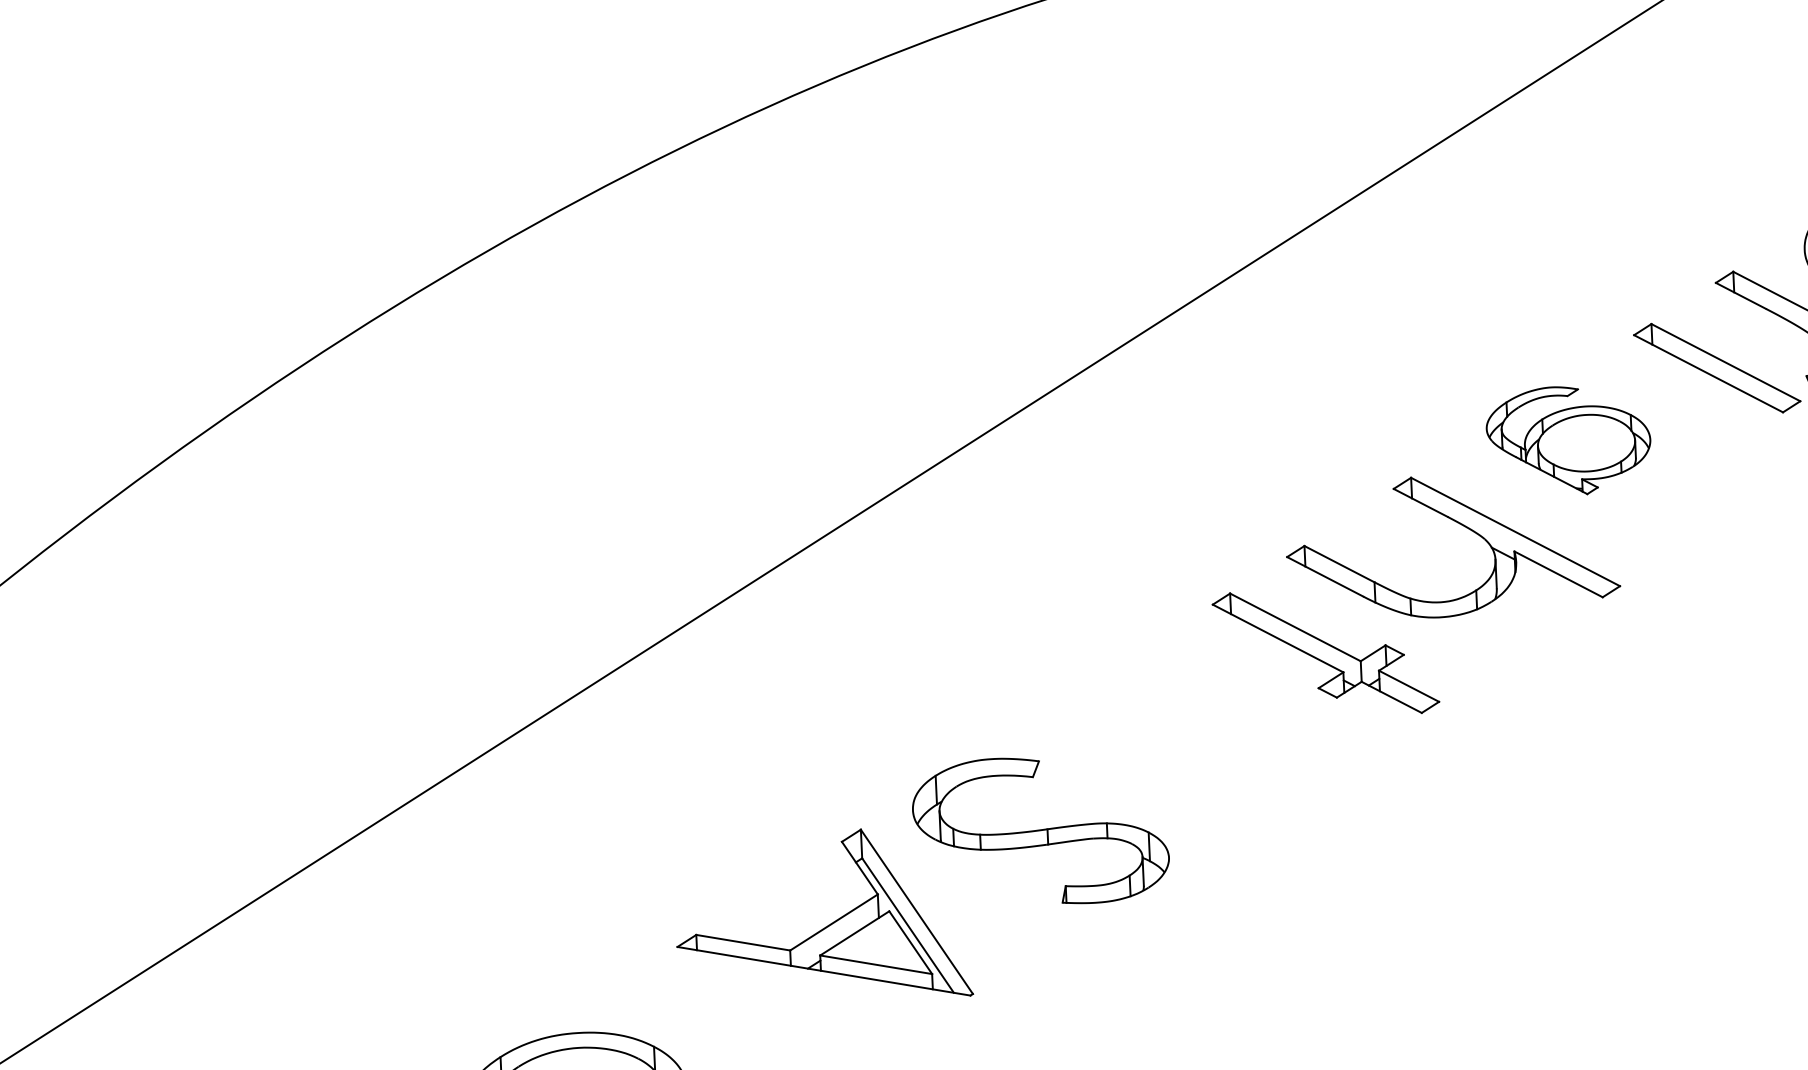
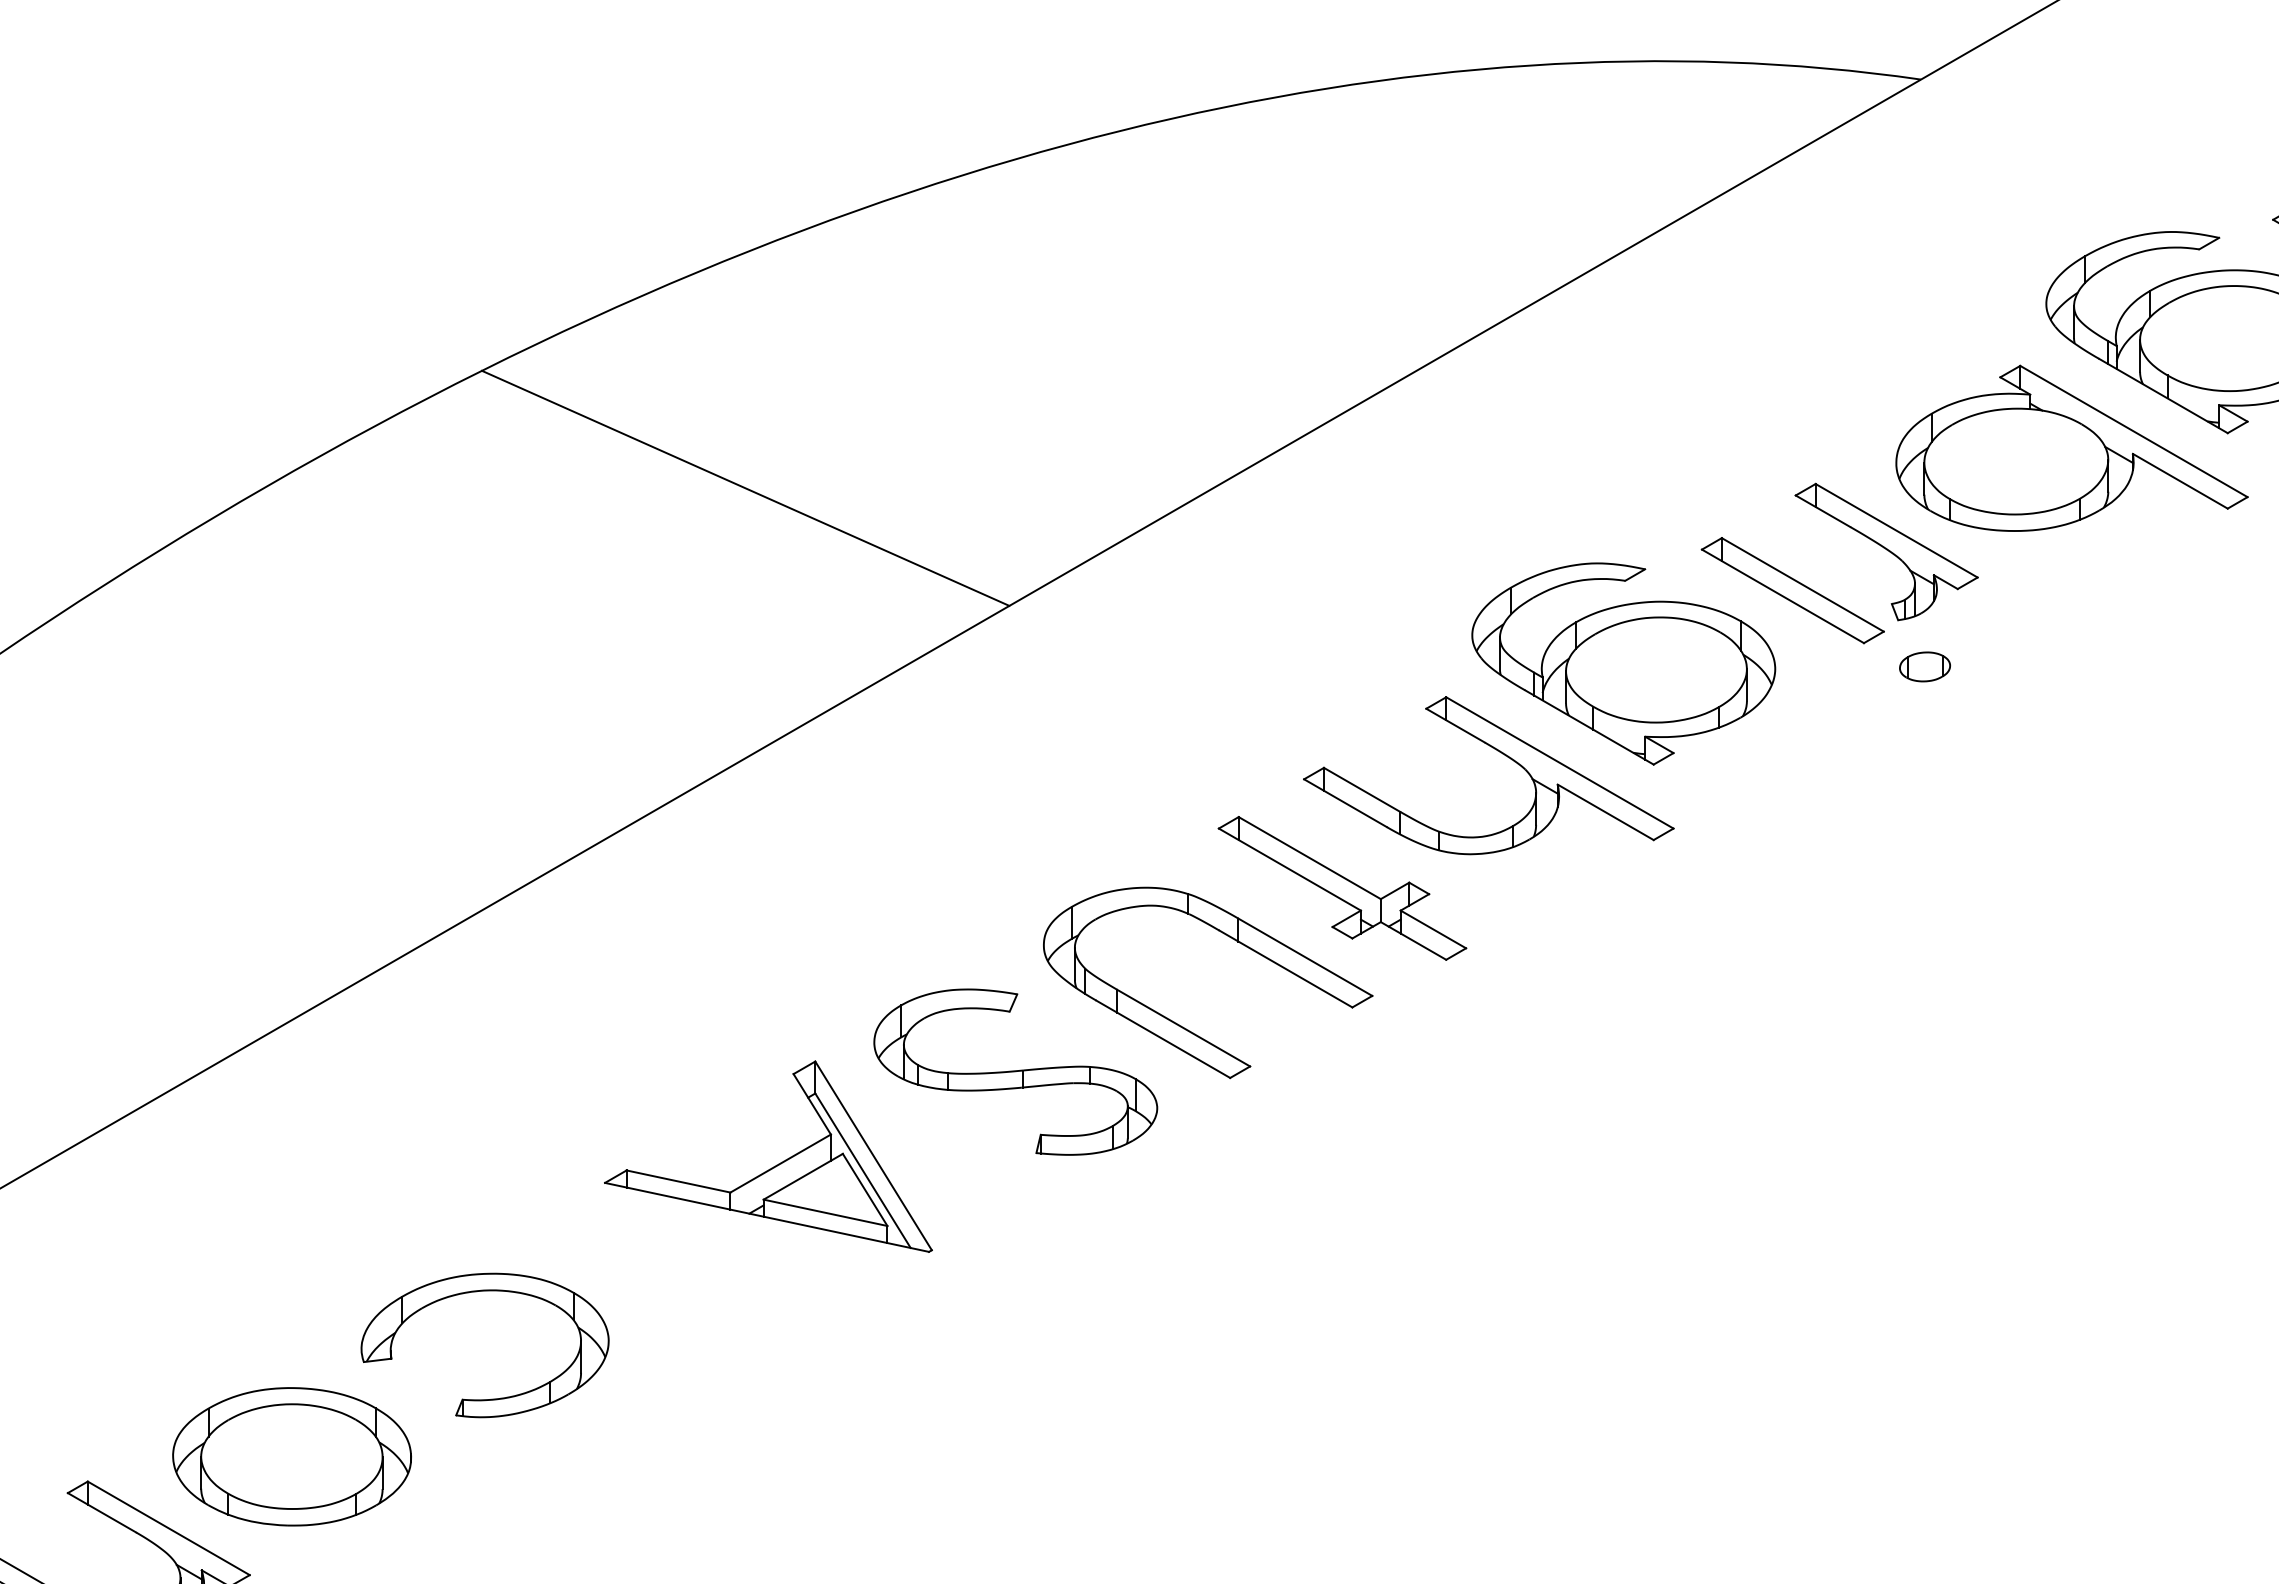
line: (775, 318) -> (745, 487), added
part: (1568, 440) -> (1623, 663), size x1.67
part: (1227, 702) -> (1230, 938), added

